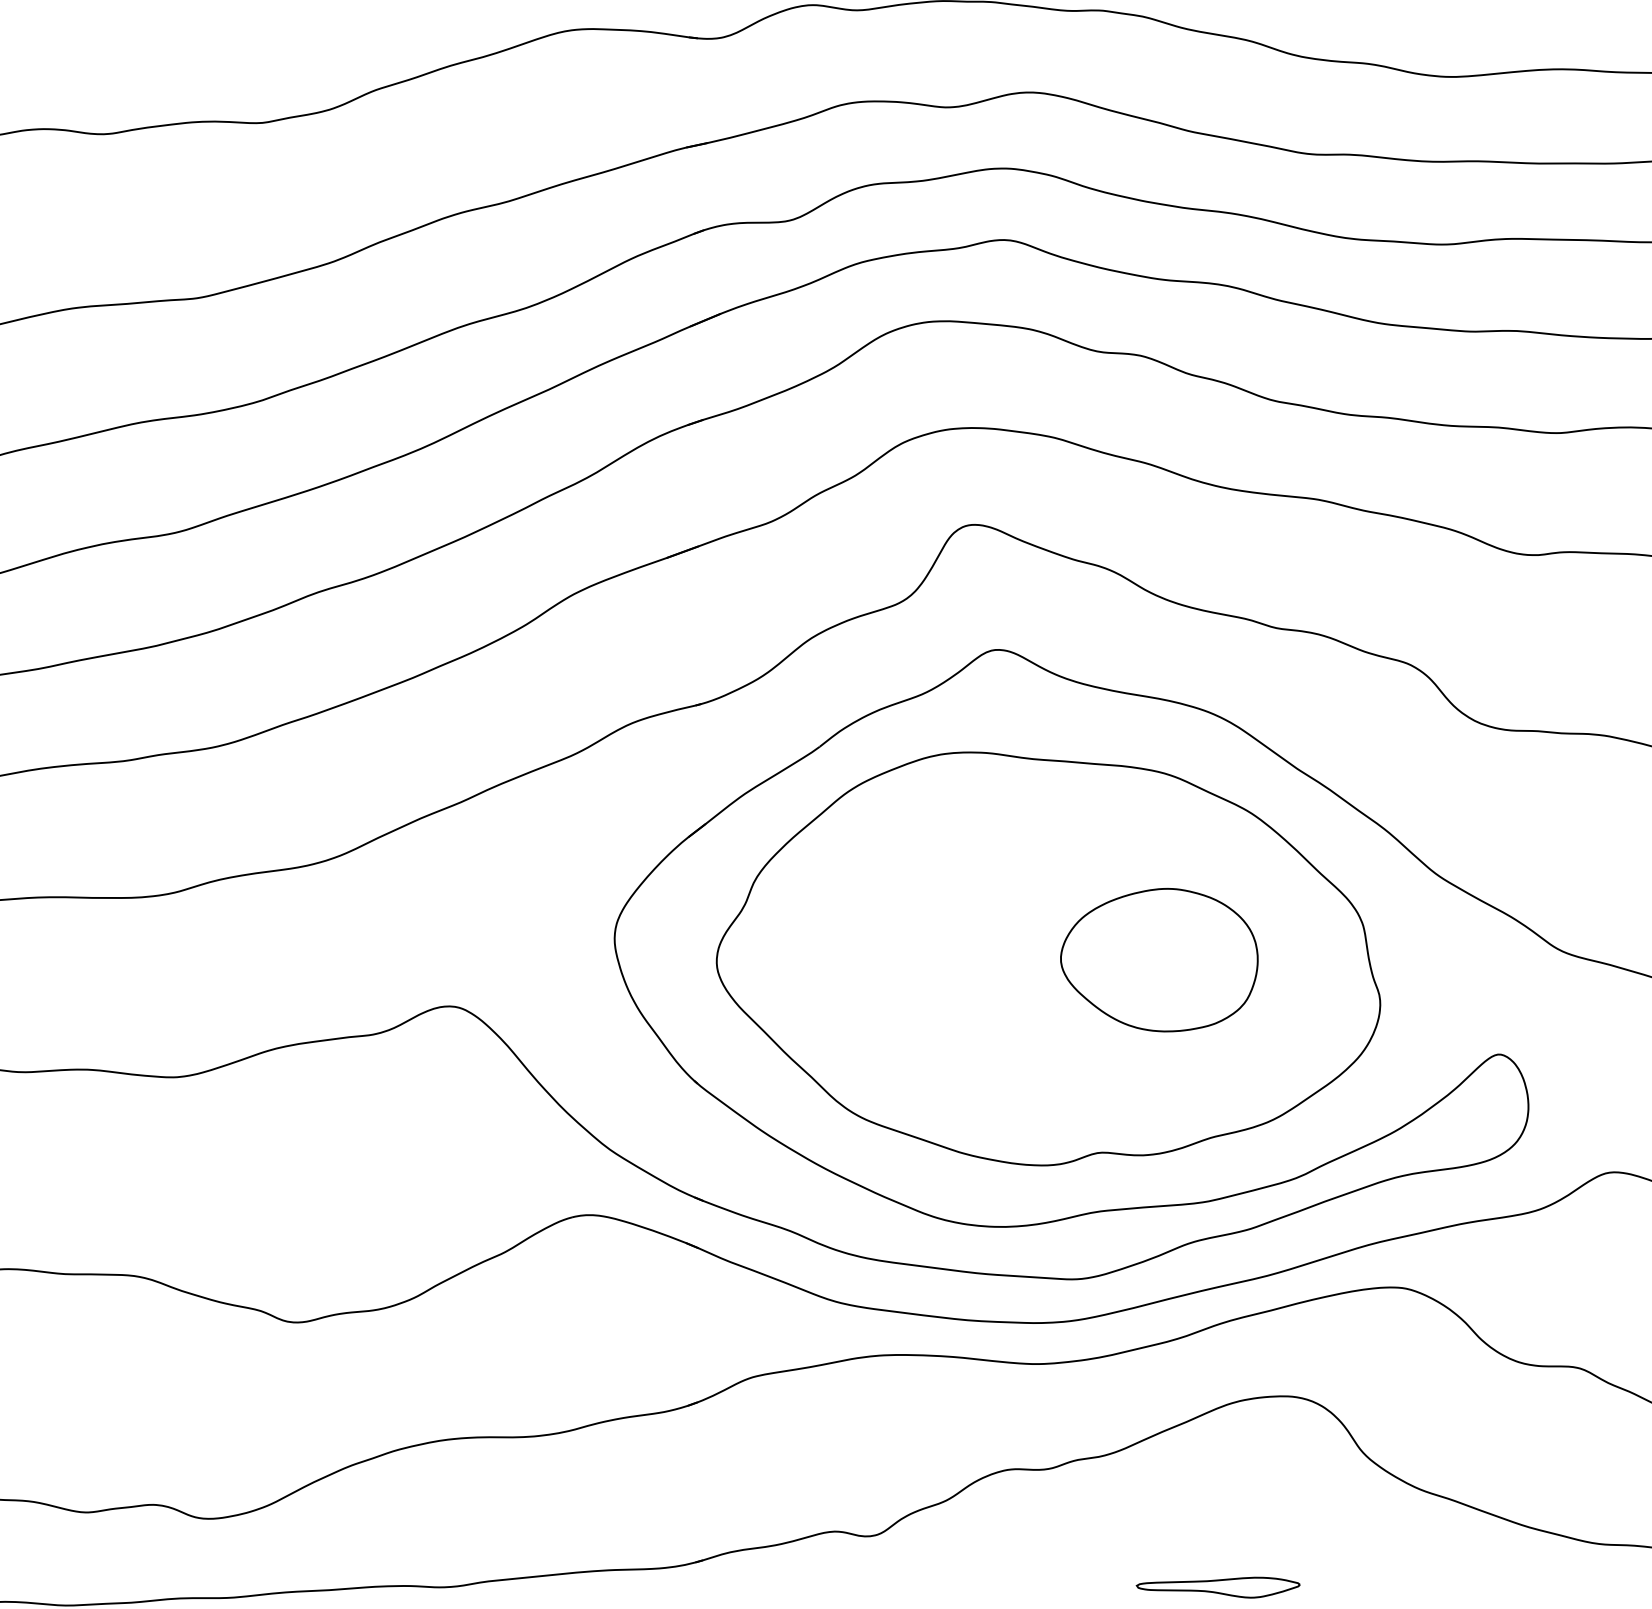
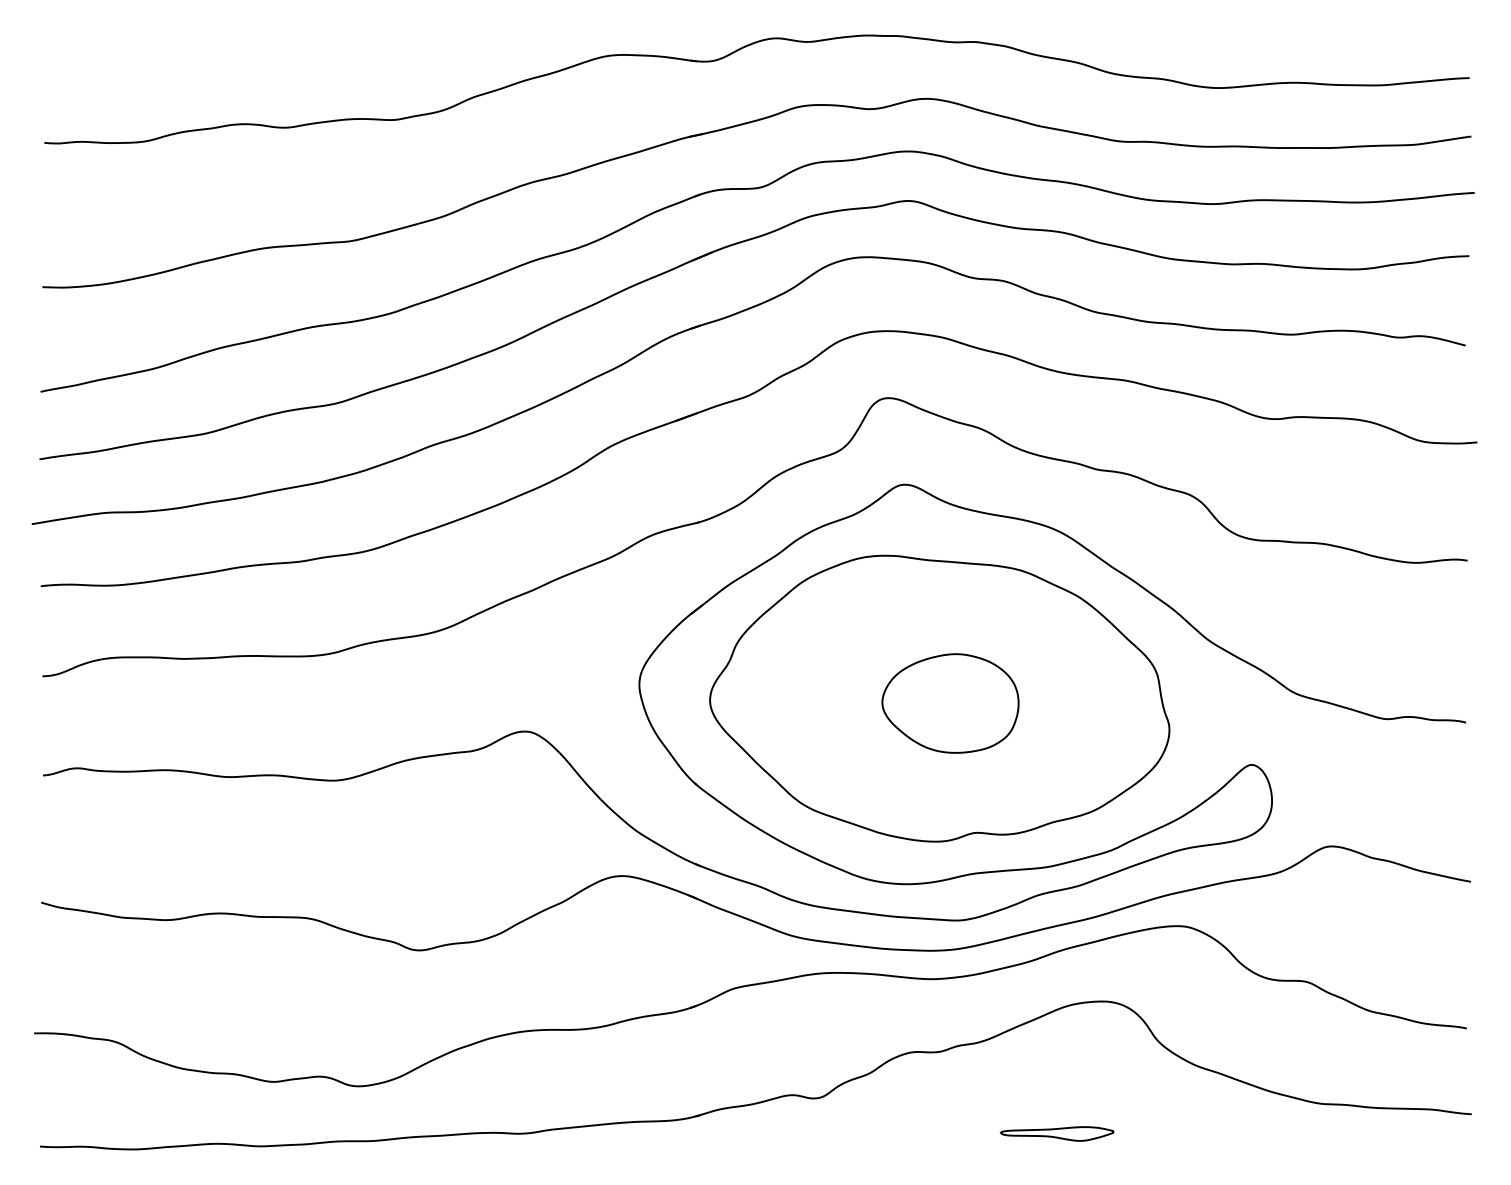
part: (1159, 960) -> (950, 703), moved

